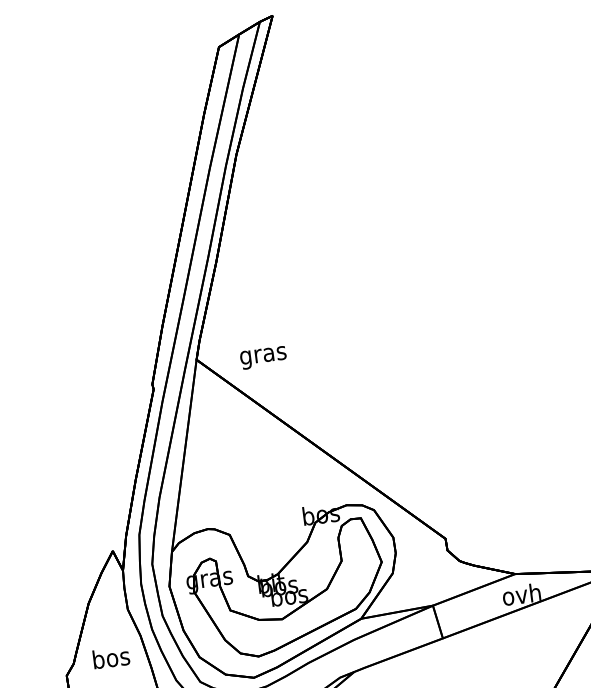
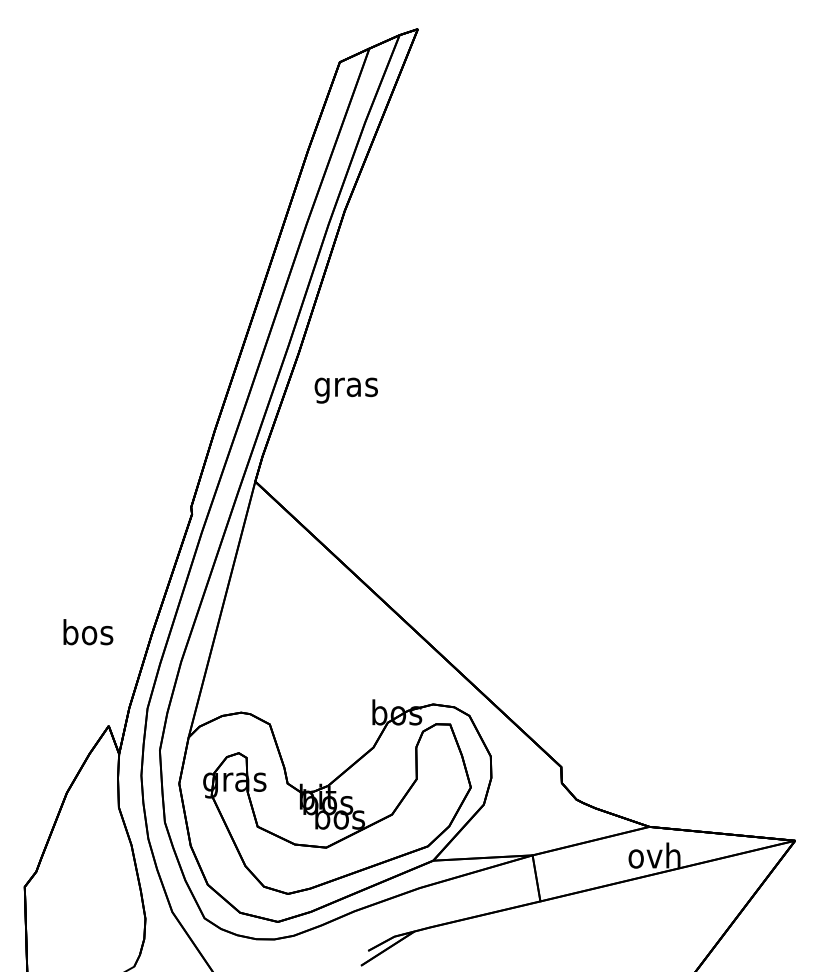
text: (262, 357) -> (345, 390), moved
text: (111, 658) -> (88, 632), moved

